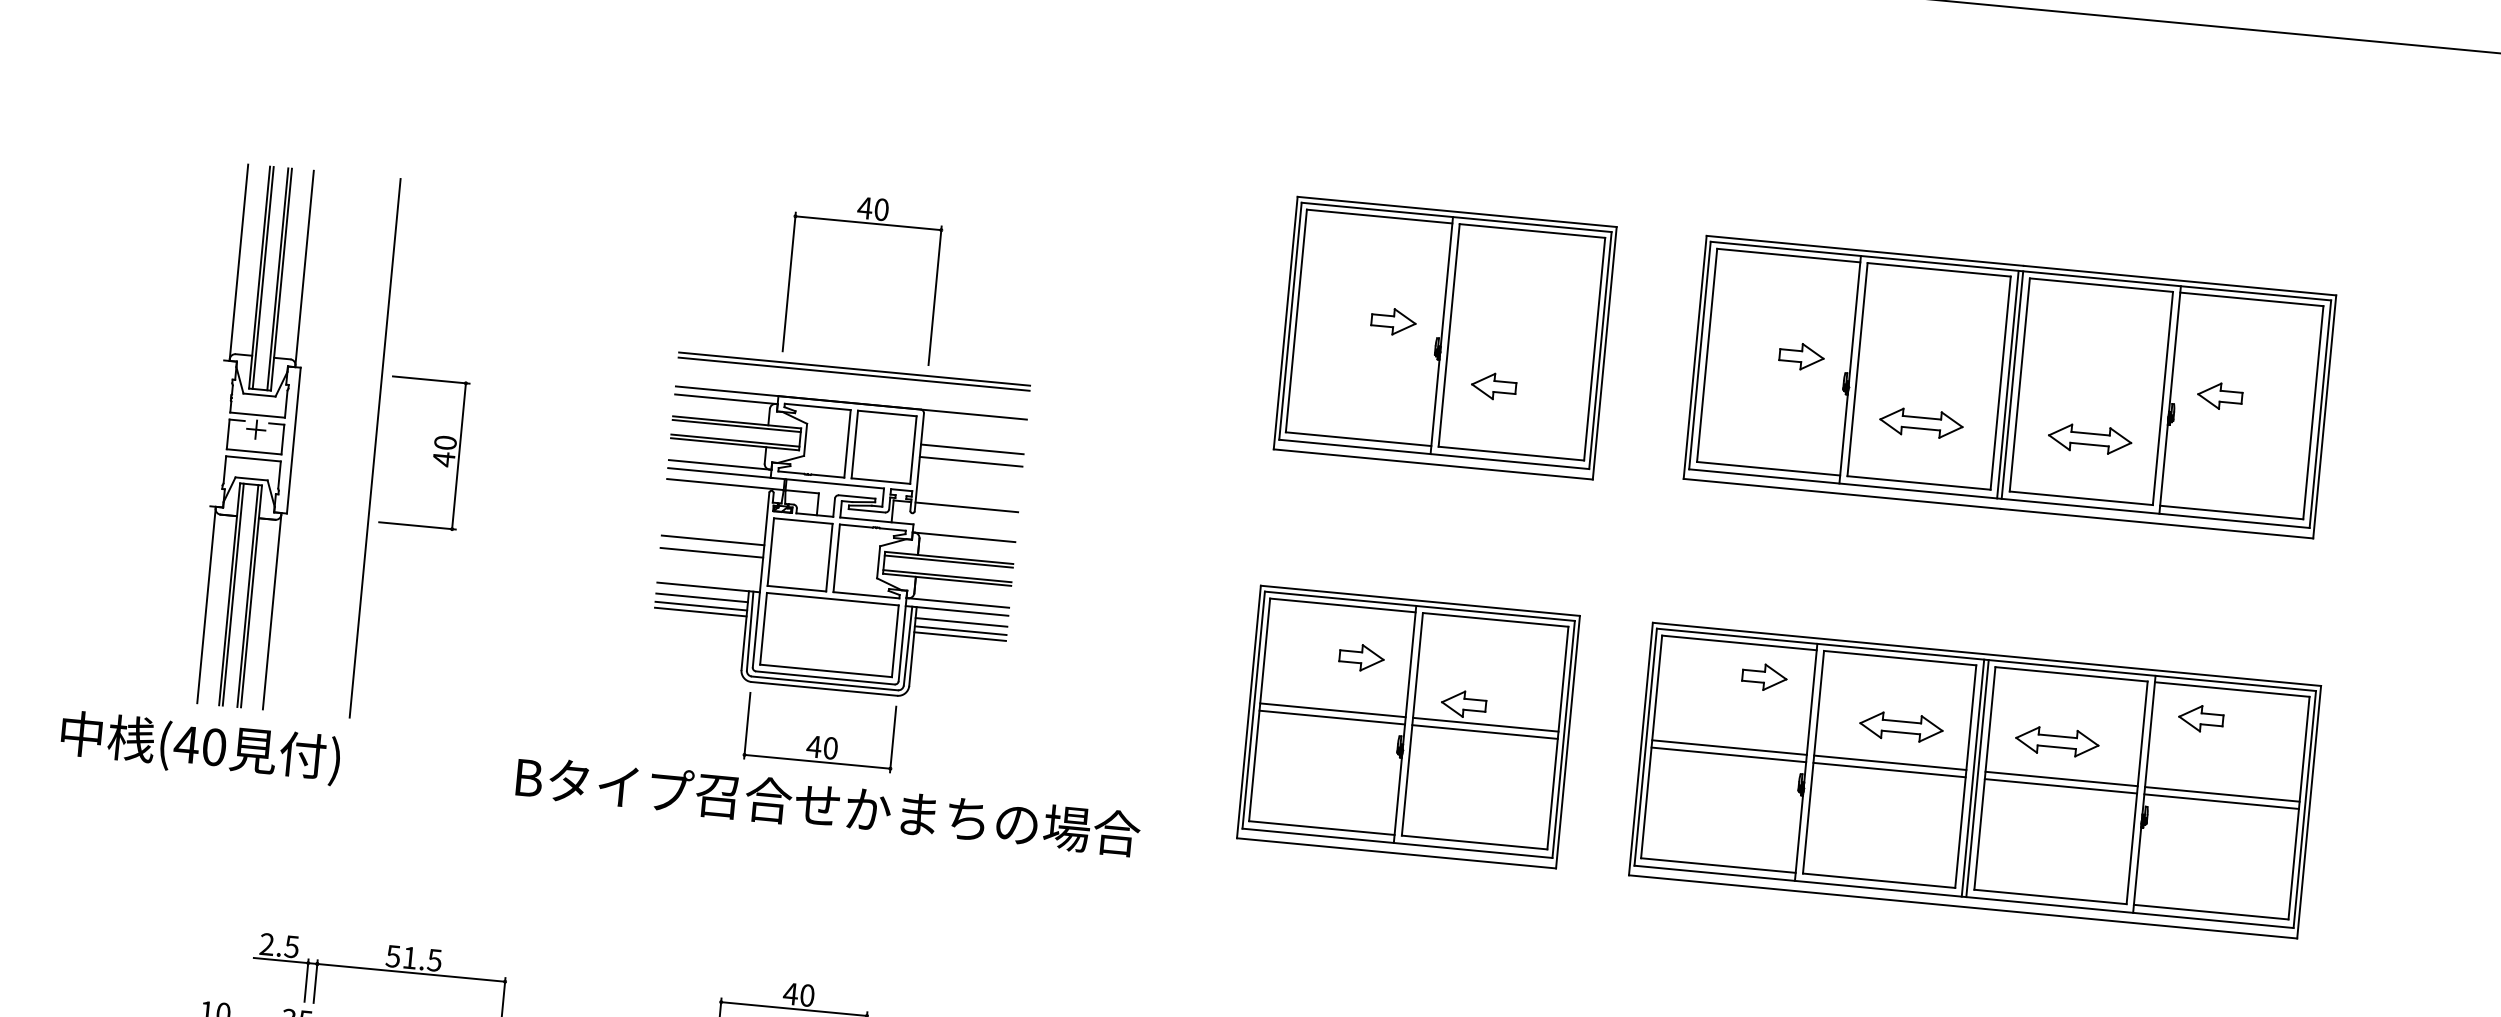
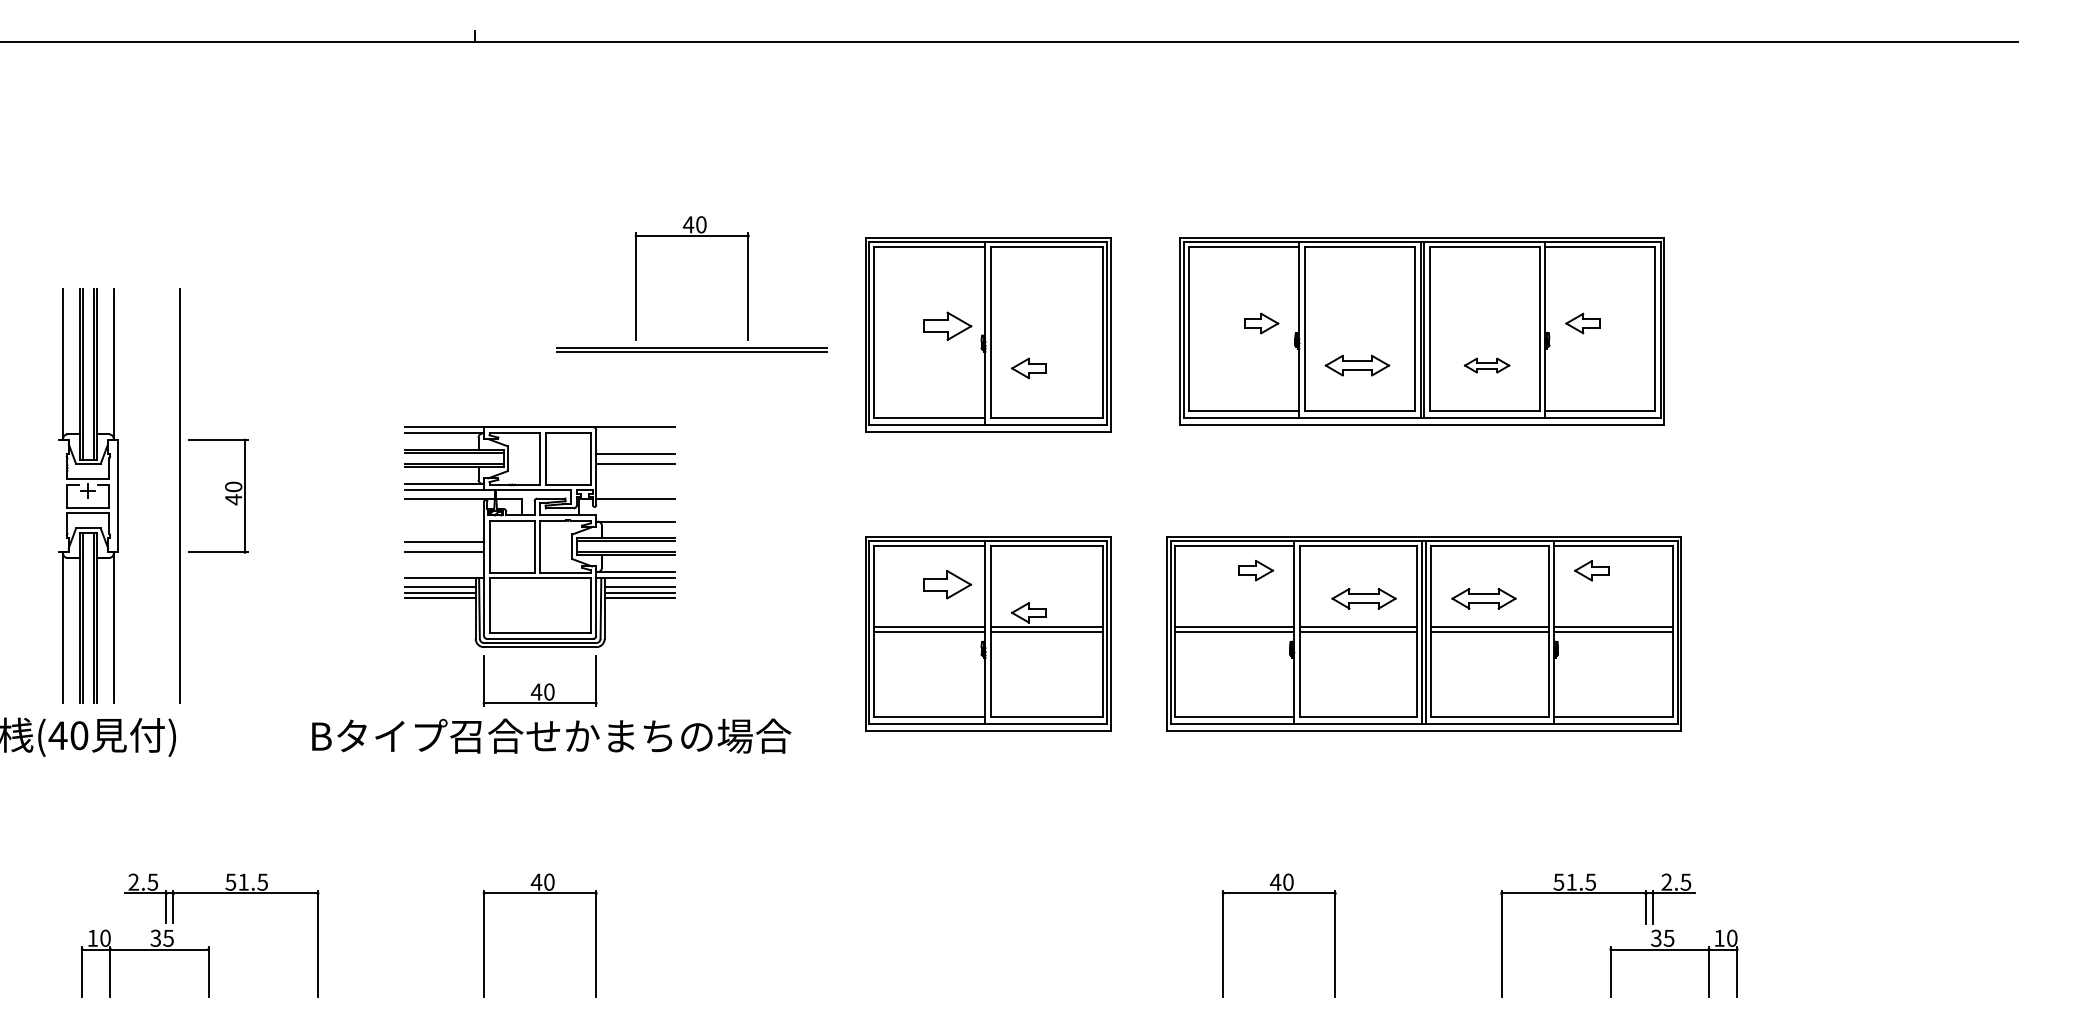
part: (867, 223) -> (691, 236), moved
part: (1393, 321) -> (947, 326), size x1.4
part: (2089, 438) -> (1486, 365), size x0.7
part: (1361, 657) -> (947, 584), size x1.4

